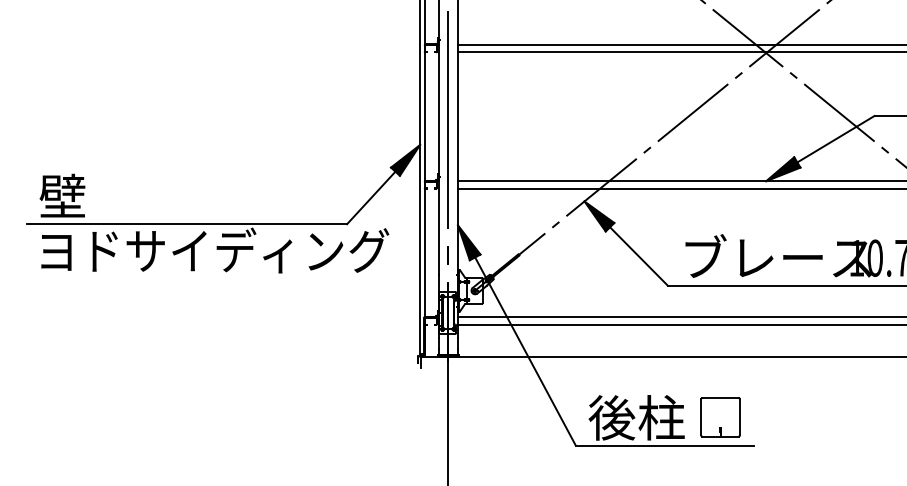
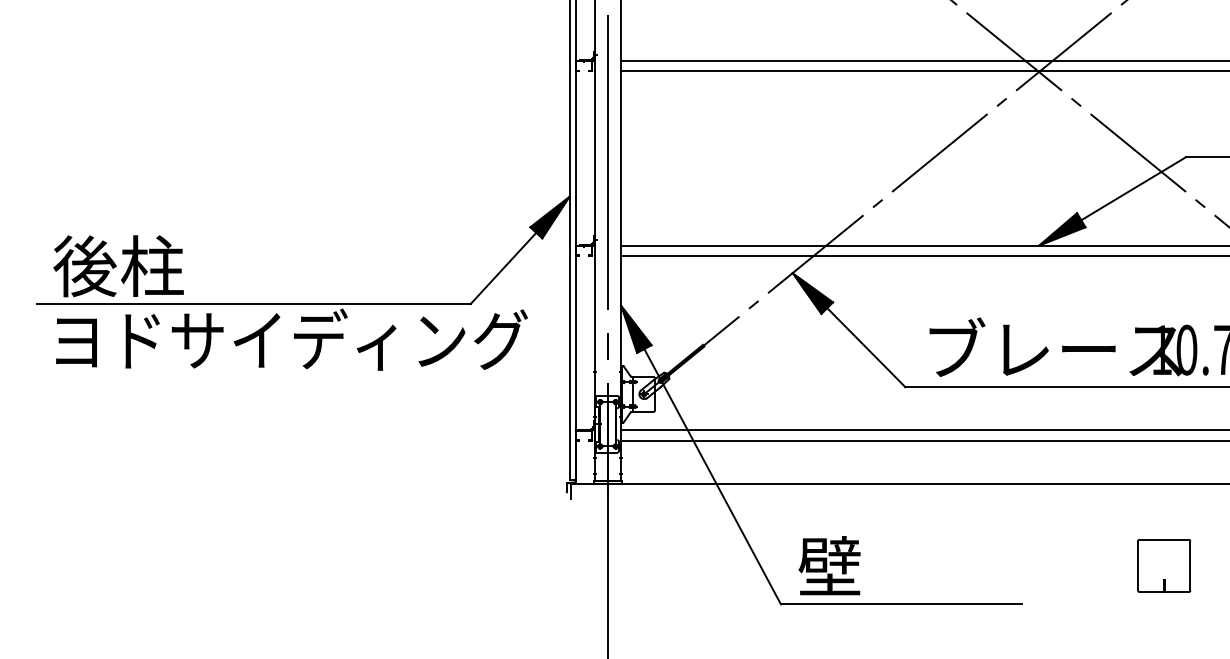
text: (87, 196) -> (118, 266), 壁 -> 後柱
text: (636, 417) -> (863, 566), 後柱 -> 壁
part: (720, 417) -> (1164, 566), moved

